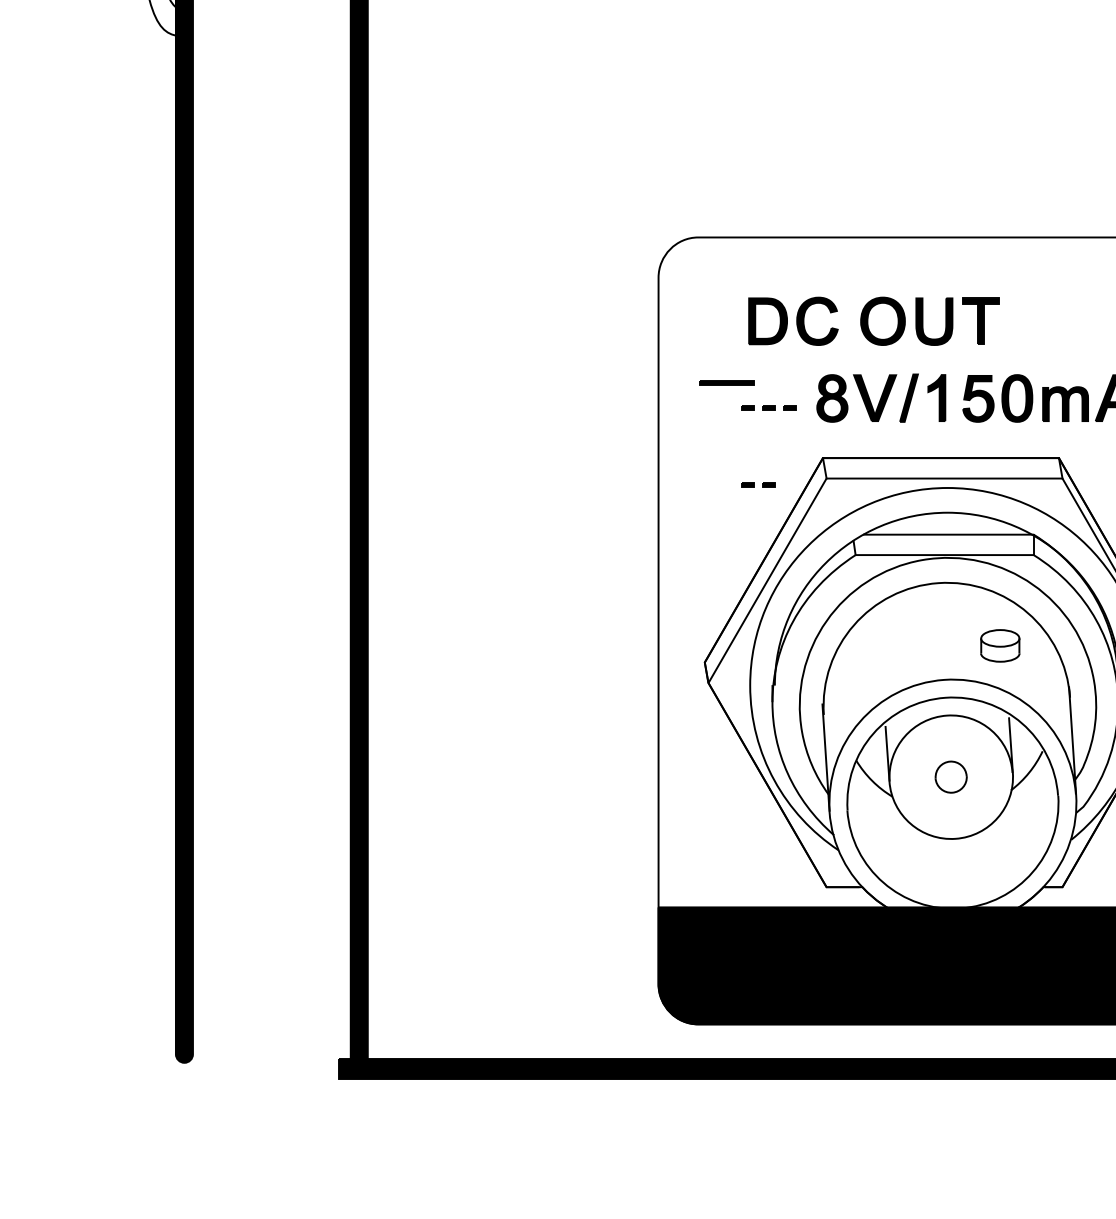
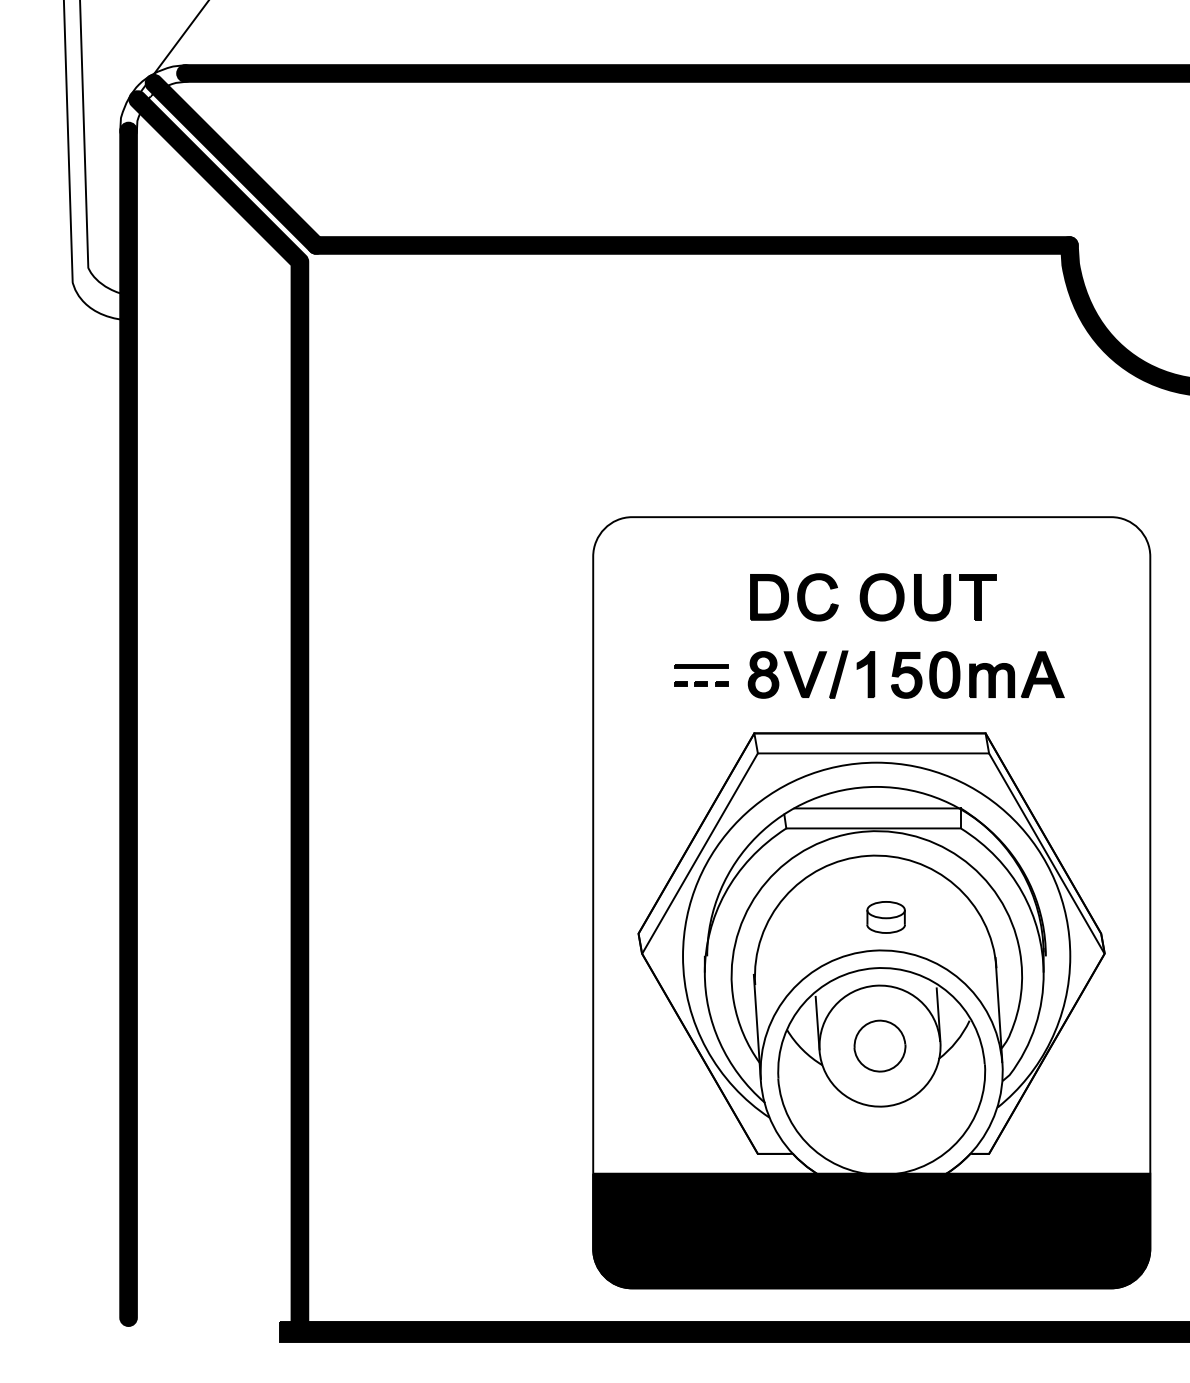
part: (874, 321) -> (873, 597), moved
line: (727, 382) -> (701, 666), moved
part: (757, 484) -> (690, 759), removed
part: (999, 645) -> (885, 917), moved
part: (950, 776) -> (879, 1045), size x1.67

